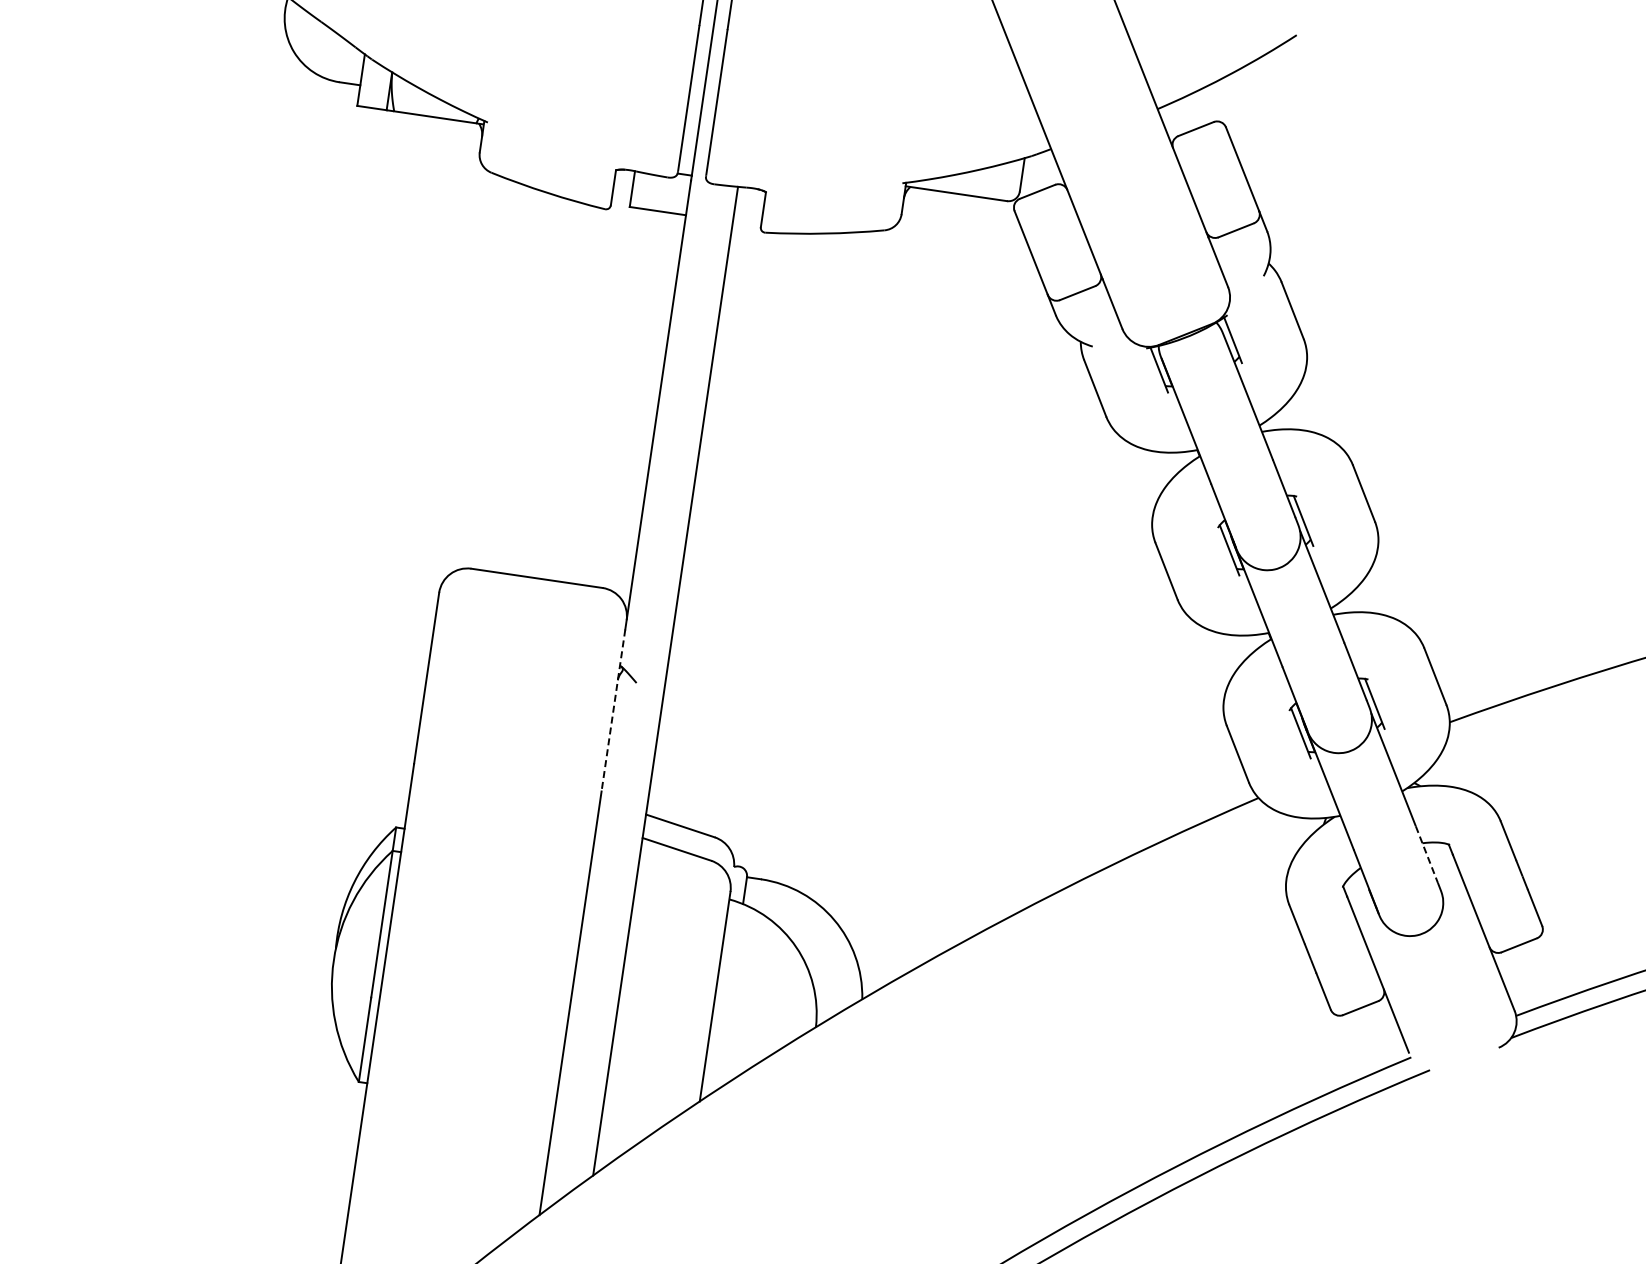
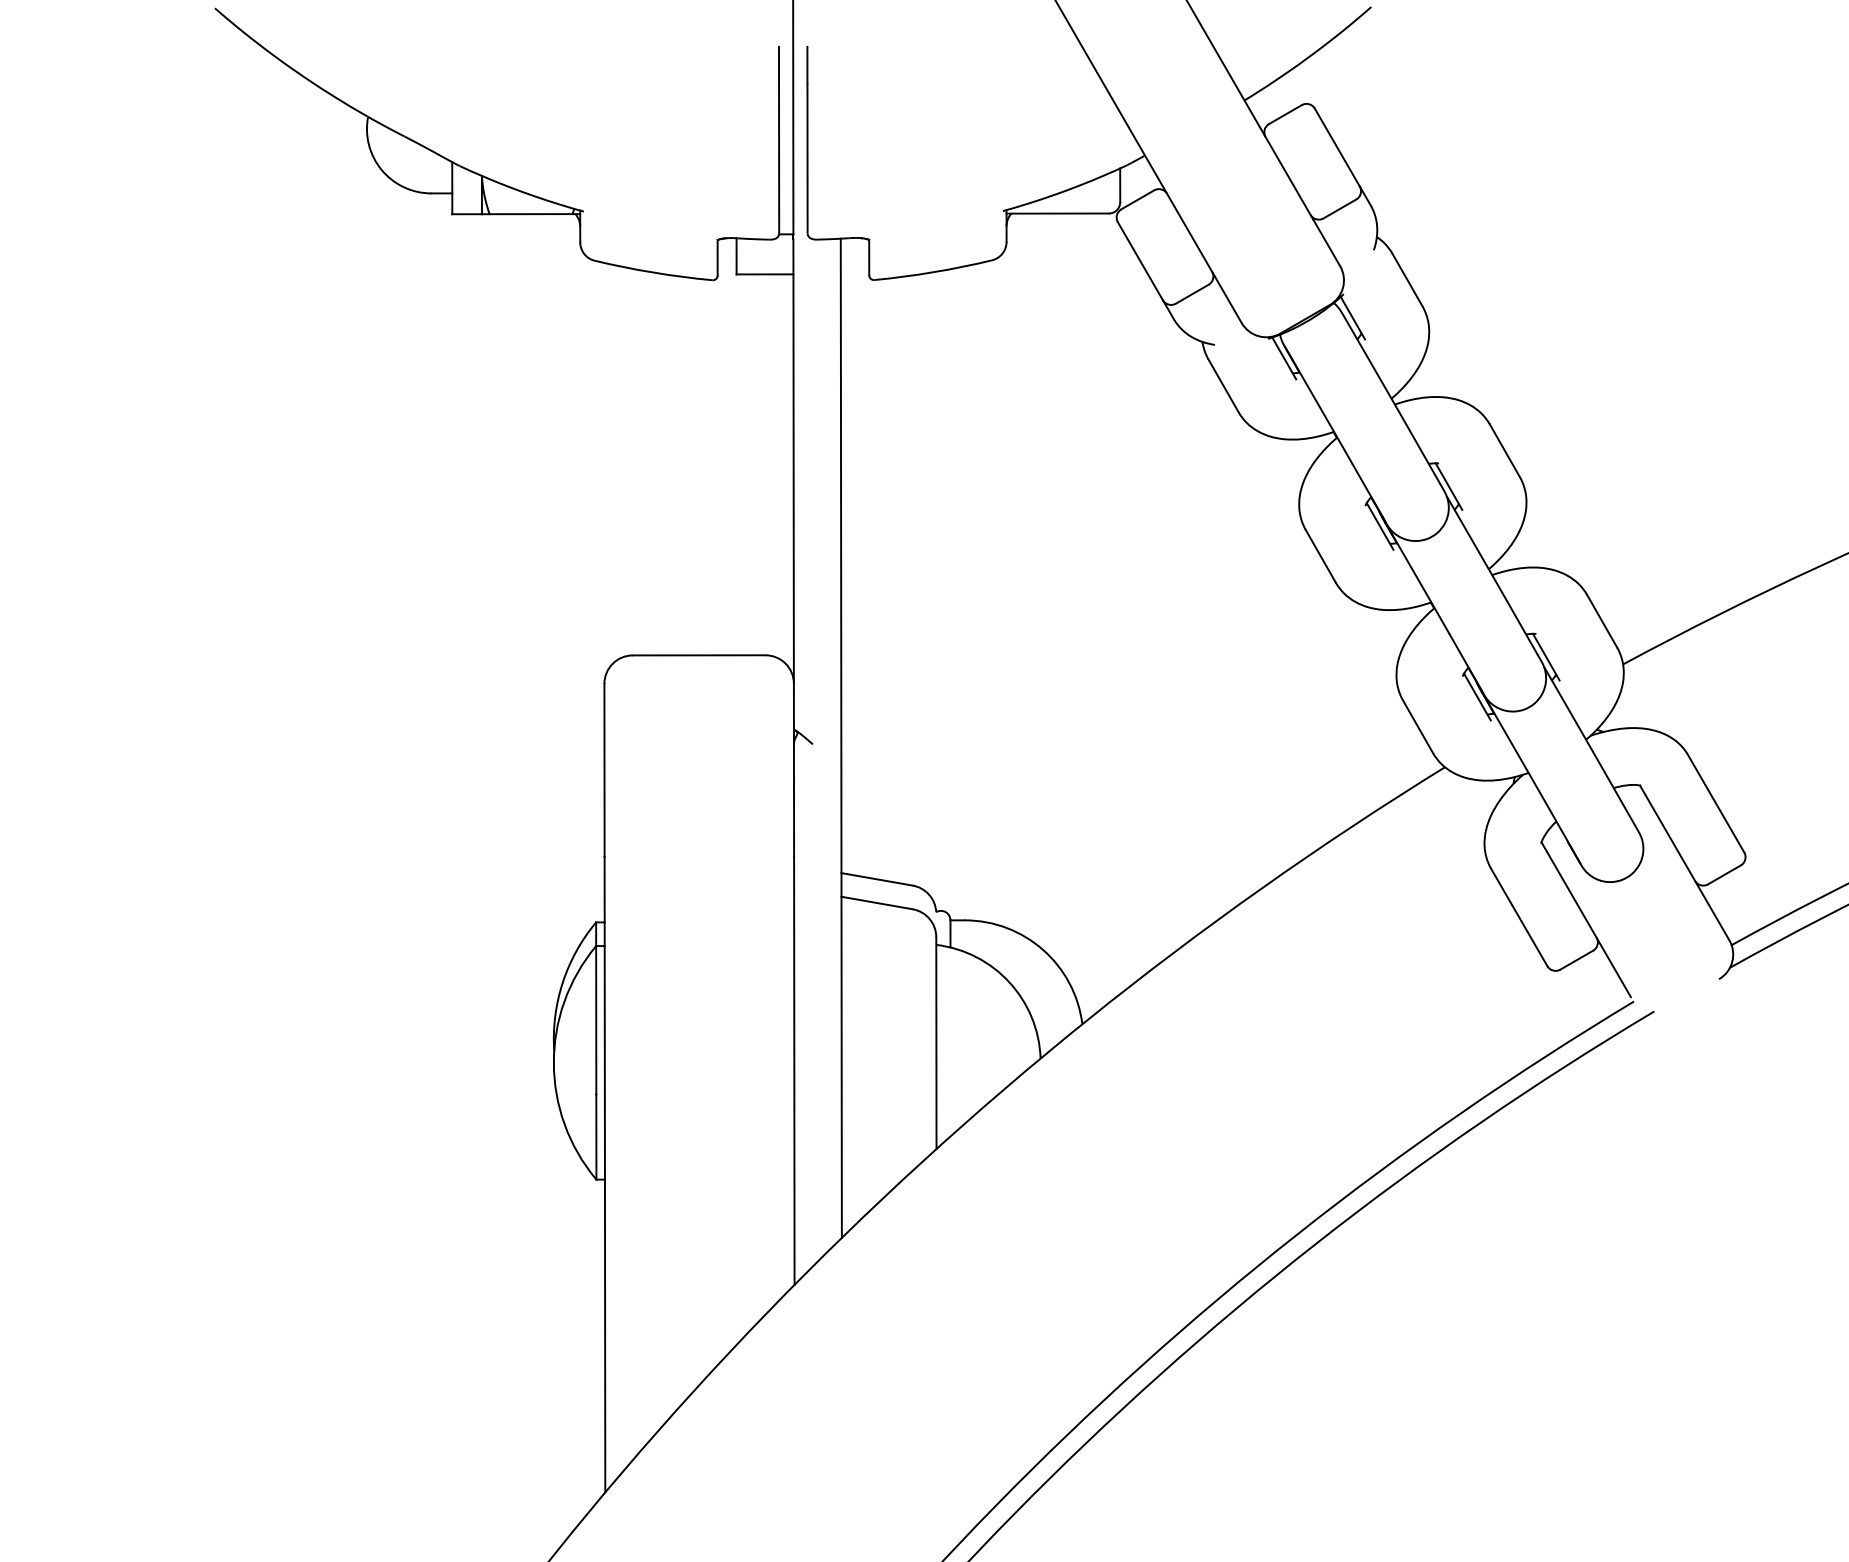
line: (614, 710) -> (794, 774), dashed -> solid
line: (1427, 855) -> (1620, 799), dashed -> solid

